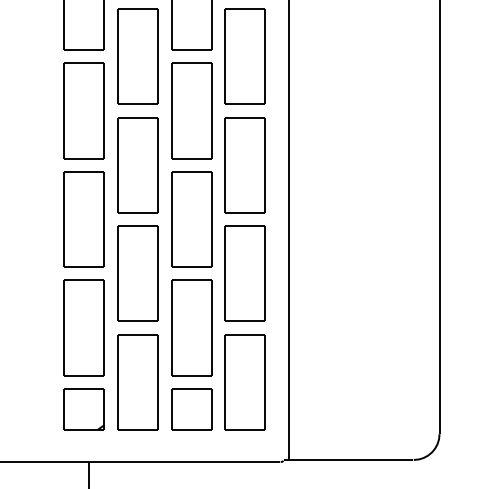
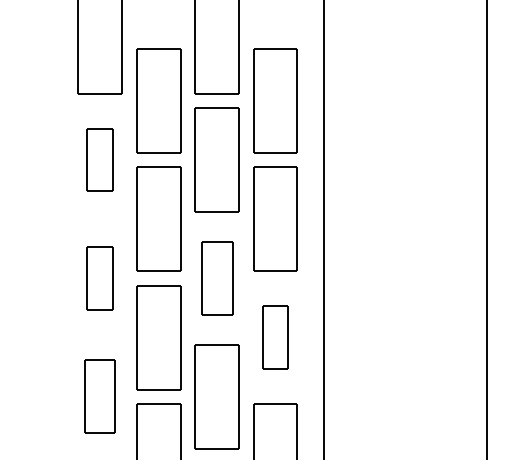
part: (83, 110) -> (99, 159), size x0.6
part: (83, 219) -> (99, 278), size x0.6
part: (191, 219) -> (217, 278), size x0.7
part: (244, 273) -> (274, 337), size x0.6
part: (83, 327) -> (99, 396), size x0.7

